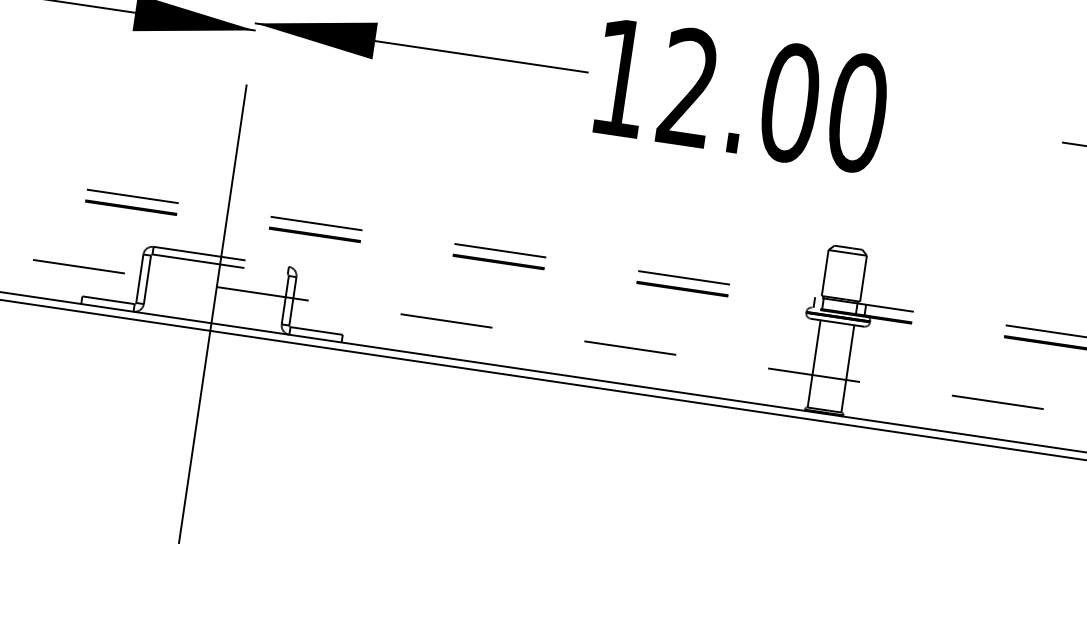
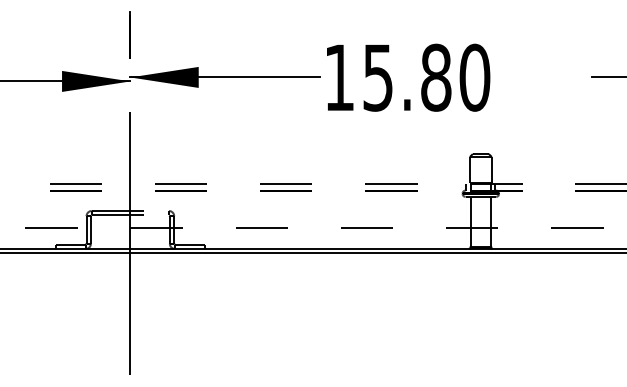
text: (740, 95) -> (407, 77), 12.00 -> 15.80

